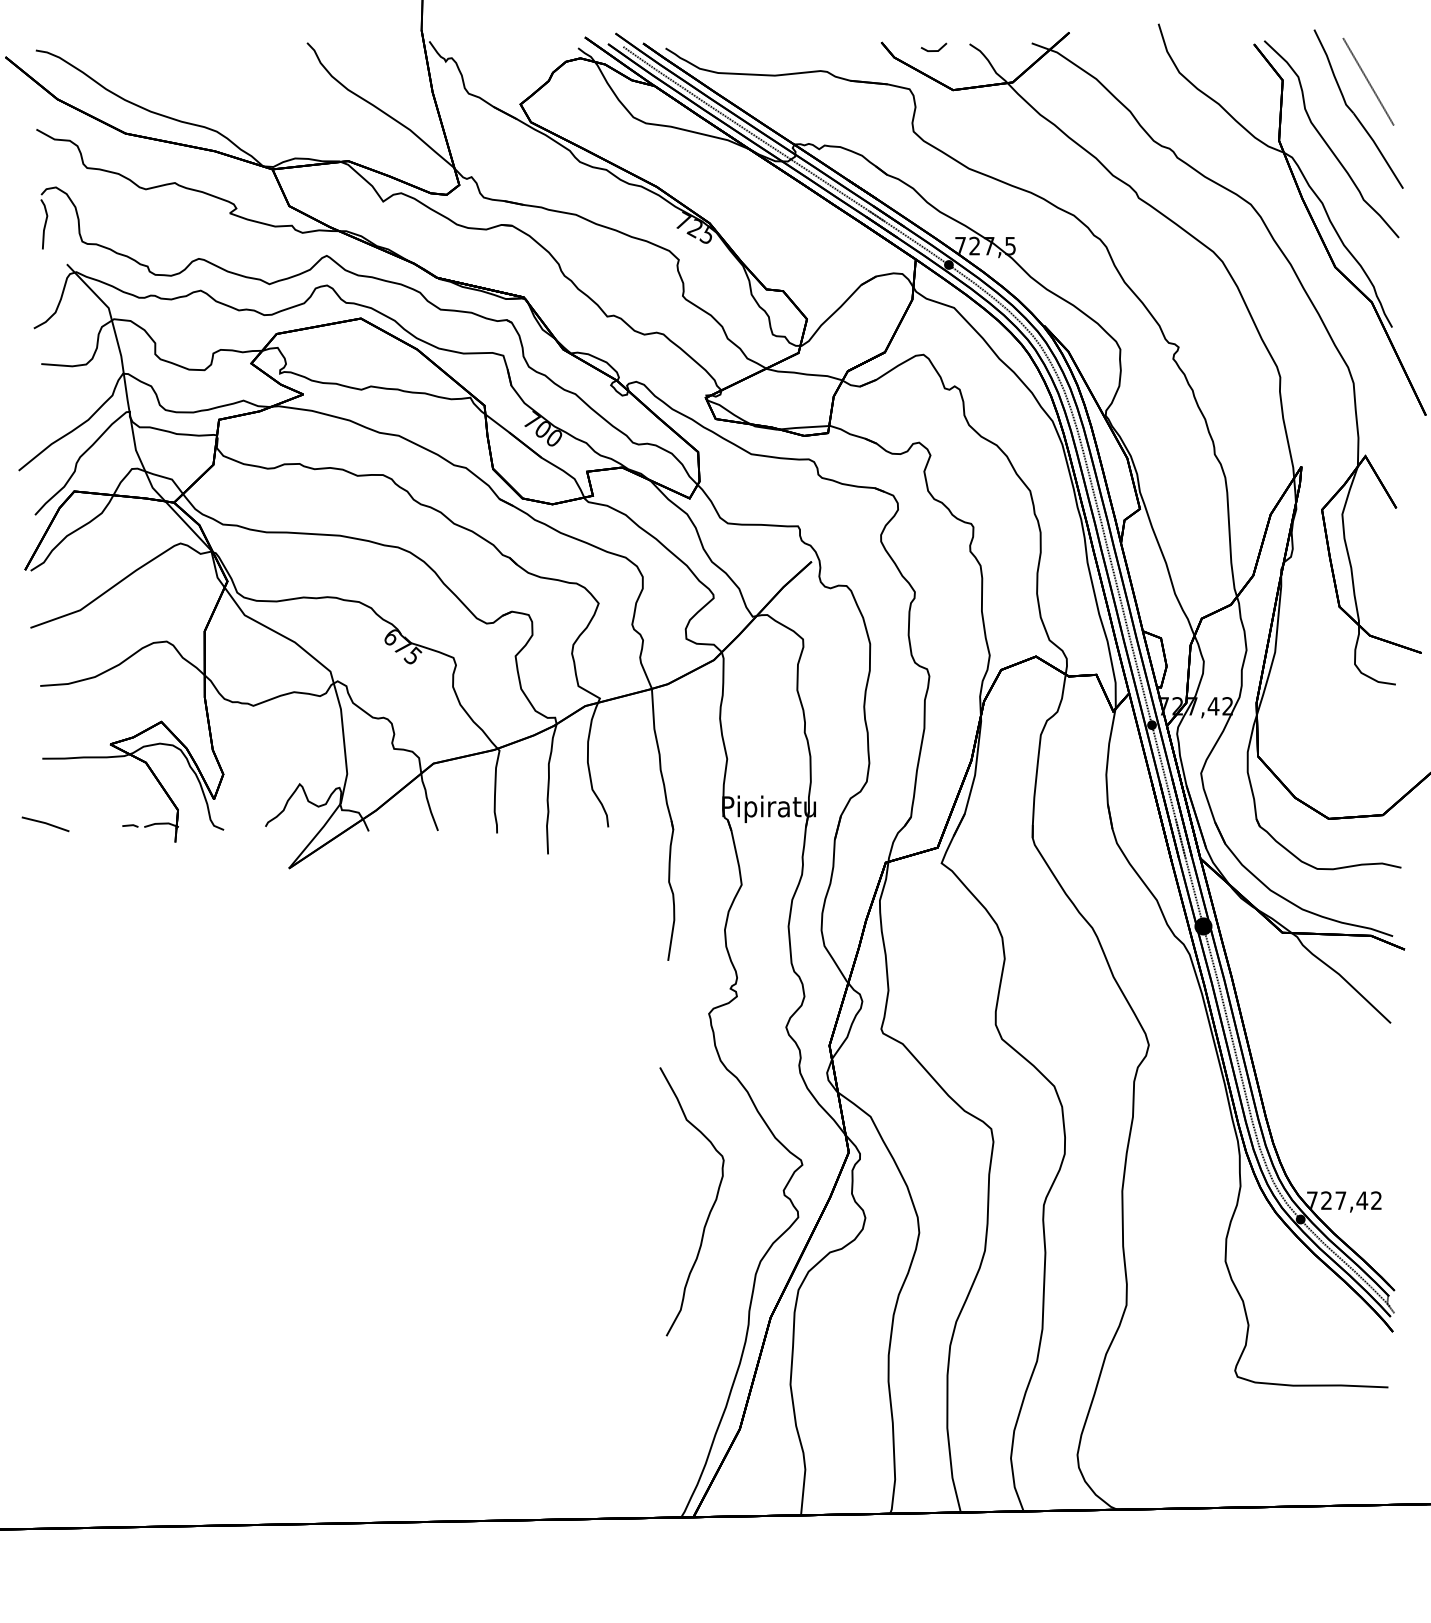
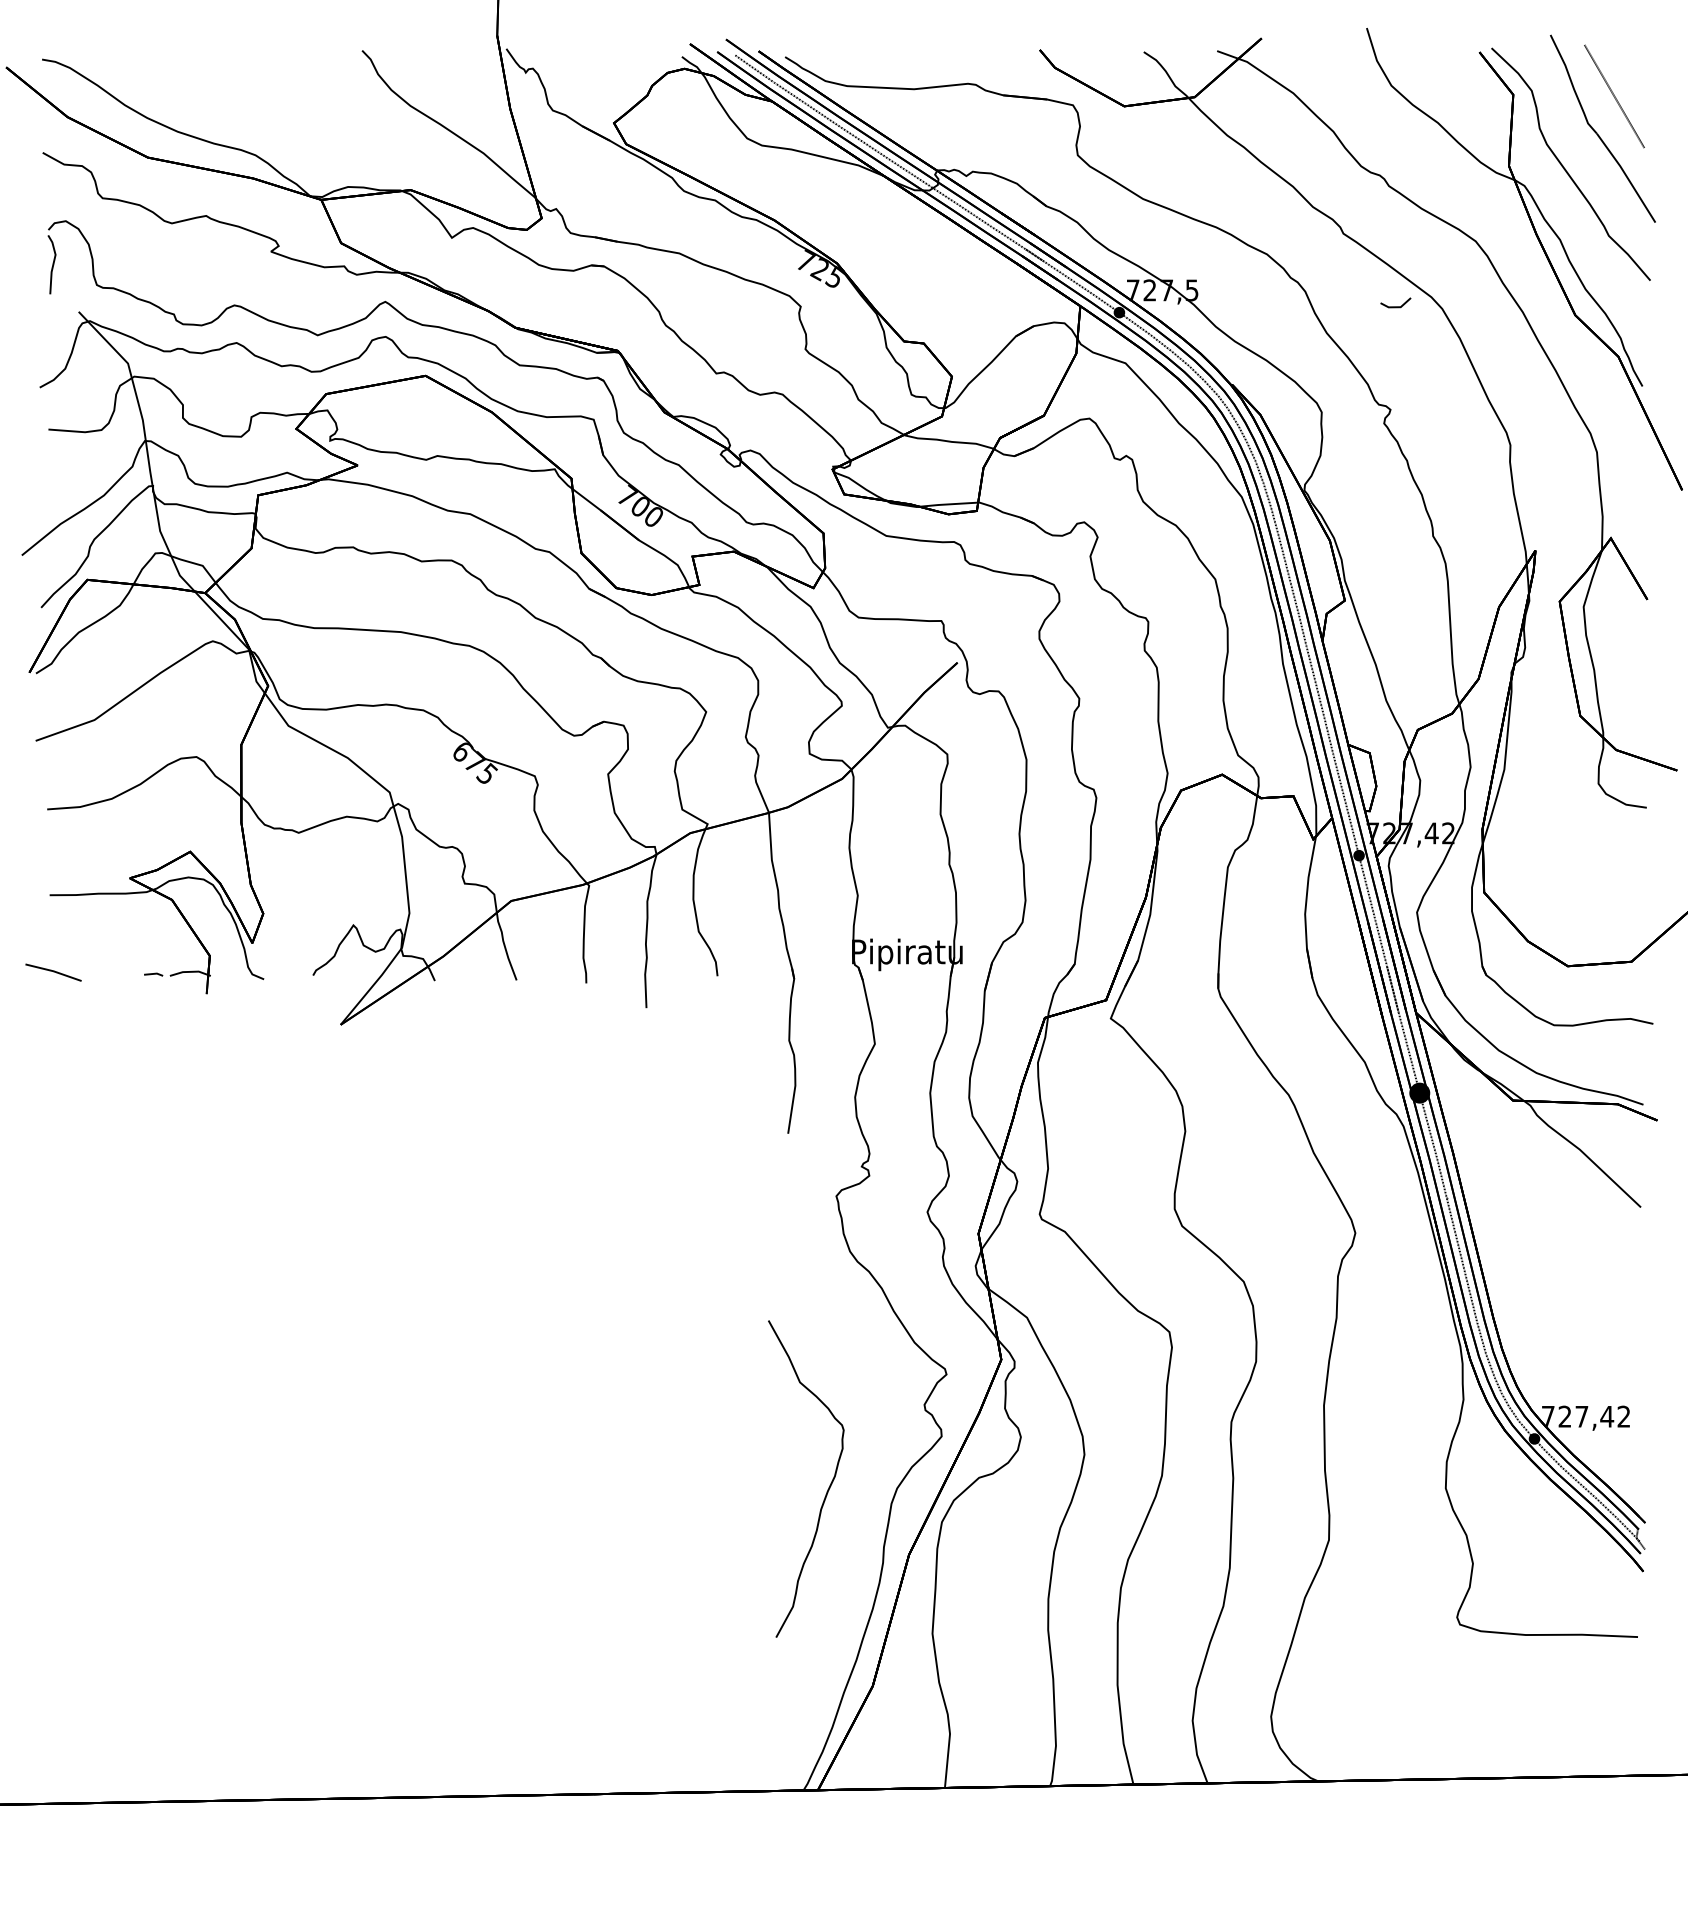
line: (933, 50) -> (1395, 306), moved
curve: (709, 1210) -> (827, 1489), moved

